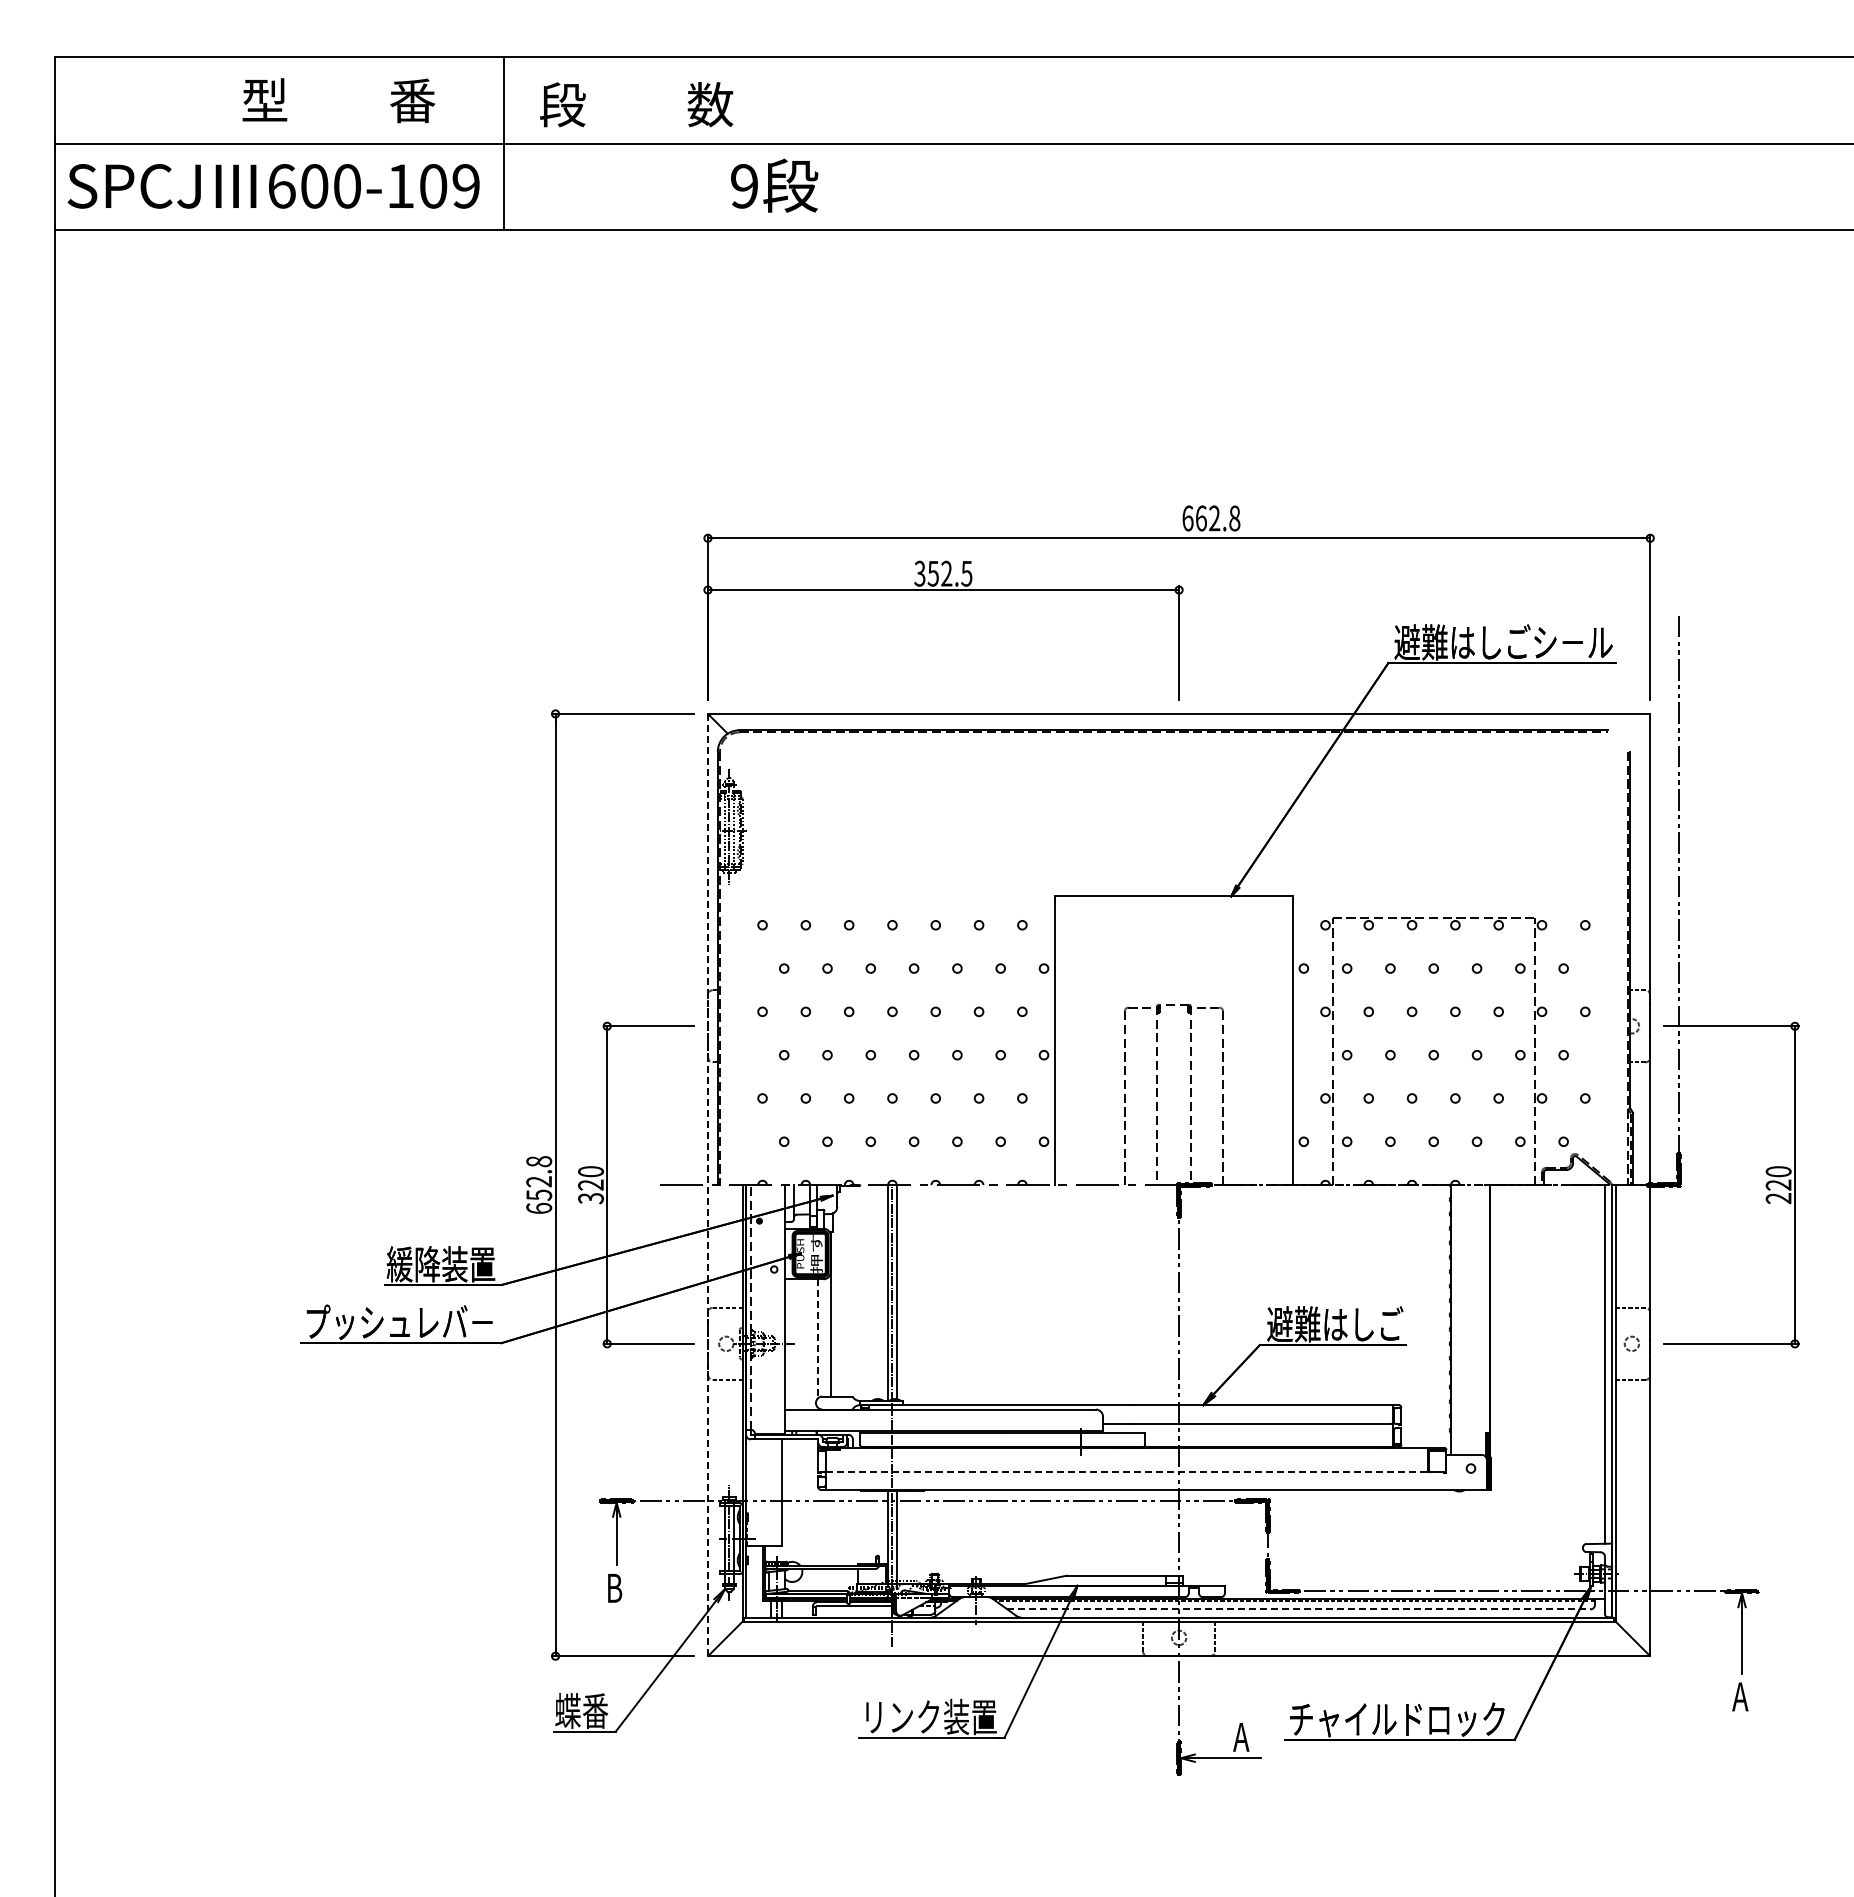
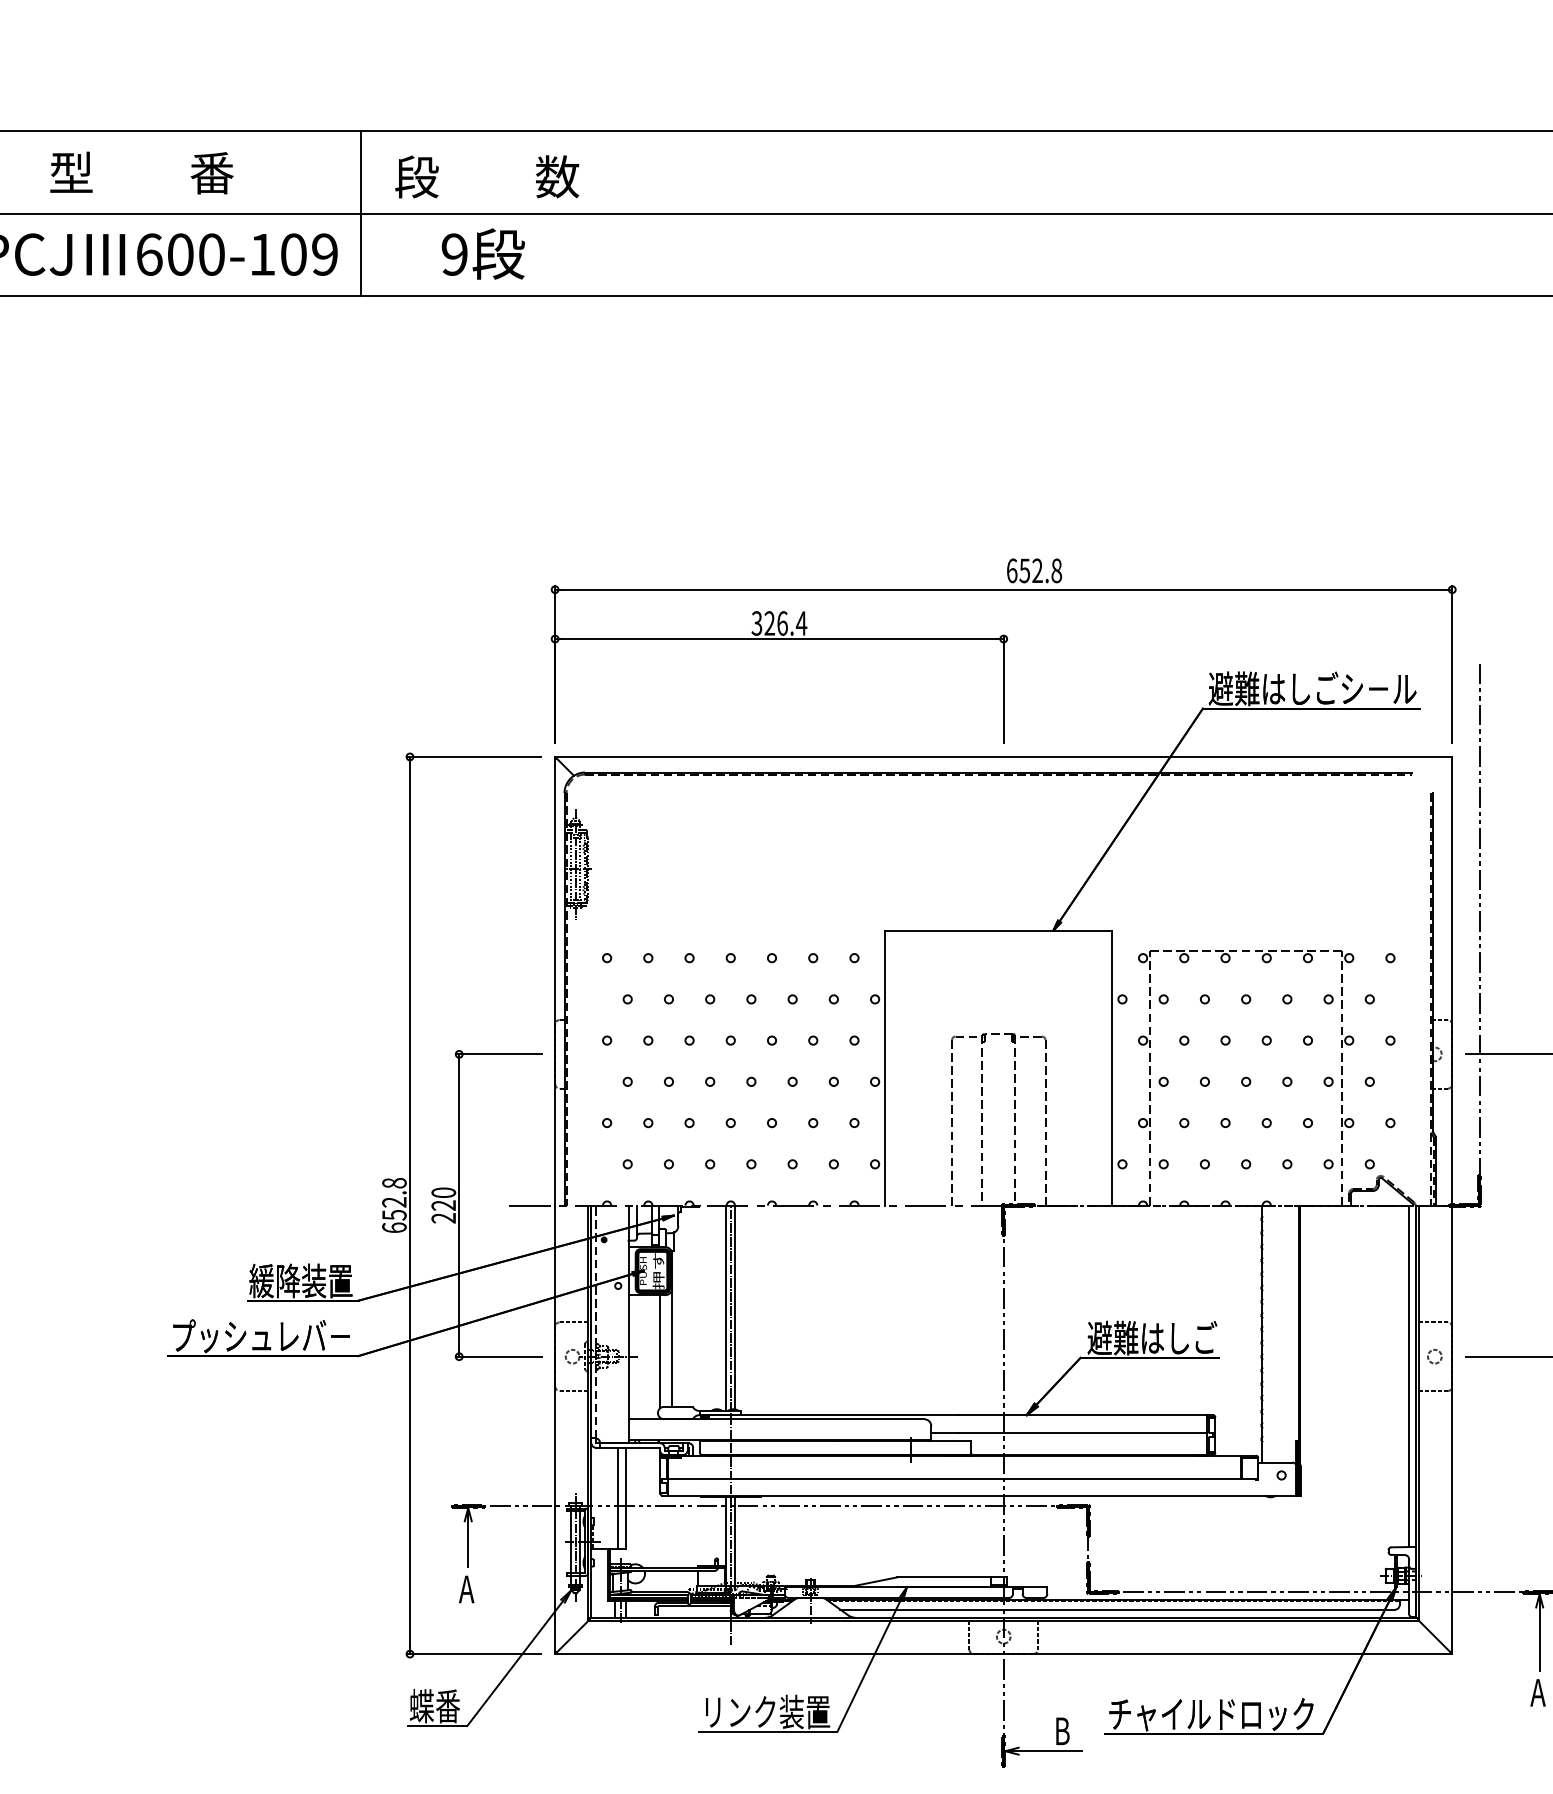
text: (338, 100) -> (141, 172), moved
text: (774, 185) -> (483, 253), moved
text: (1200, 518) -> (1024, 570), 662.8 -> 652.8
text: (949, 573) -> (785, 623), 352.5 -> 326.4
line: (708, 1184) -> (555, 1204), dashed -> solid
text: (591, 1198) -> (444, 1218), 320 -> 220
line: (818, 1339) -> (660, 1352), dashed -> solid
line: (1127, 1472) -> (954, 1479), dashed -> solid
line: (773, 1492) -> (617, 1498), added
text: (615, 1587) -> (467, 1588), B -> A
line: (1298, 1609) -> (1117, 1609), dashed -> solid
text: (1241, 1737) -> (1063, 1731), A -> B

